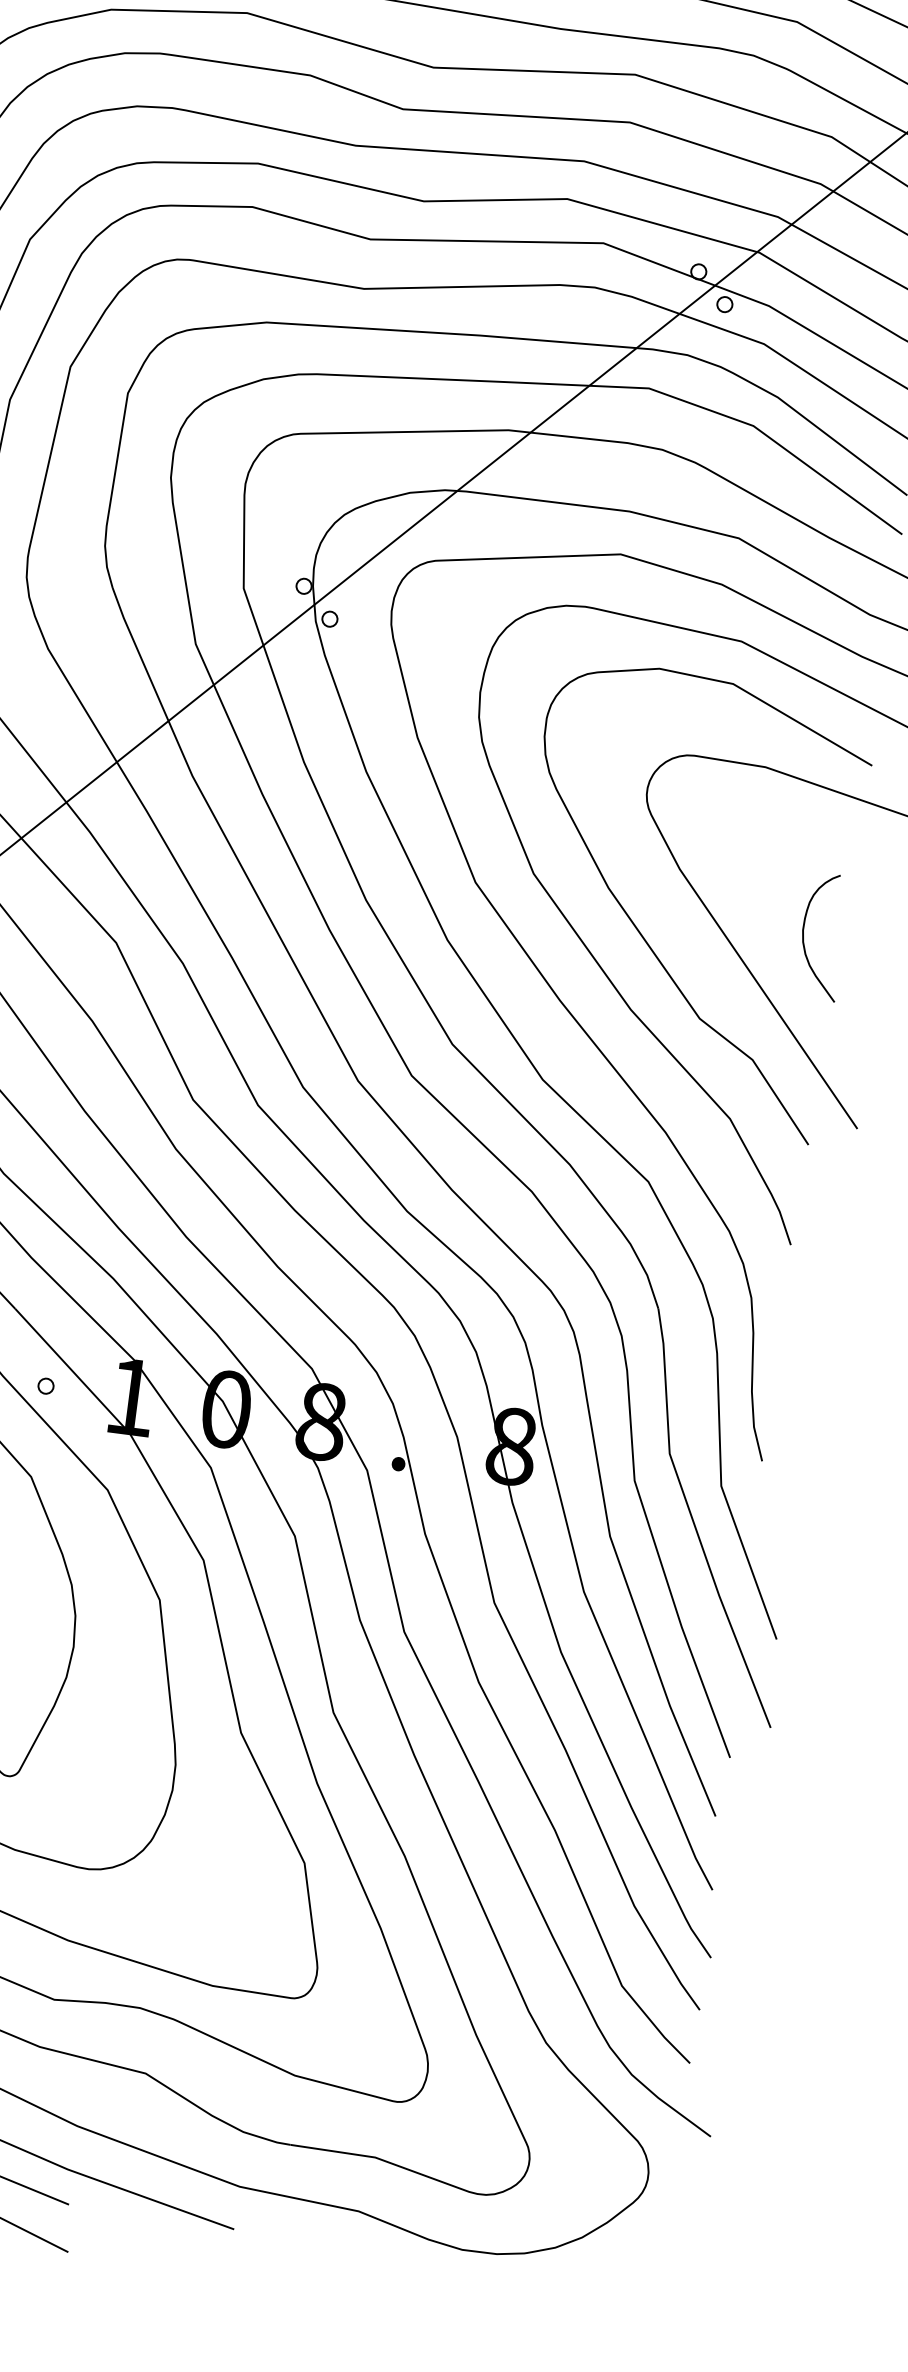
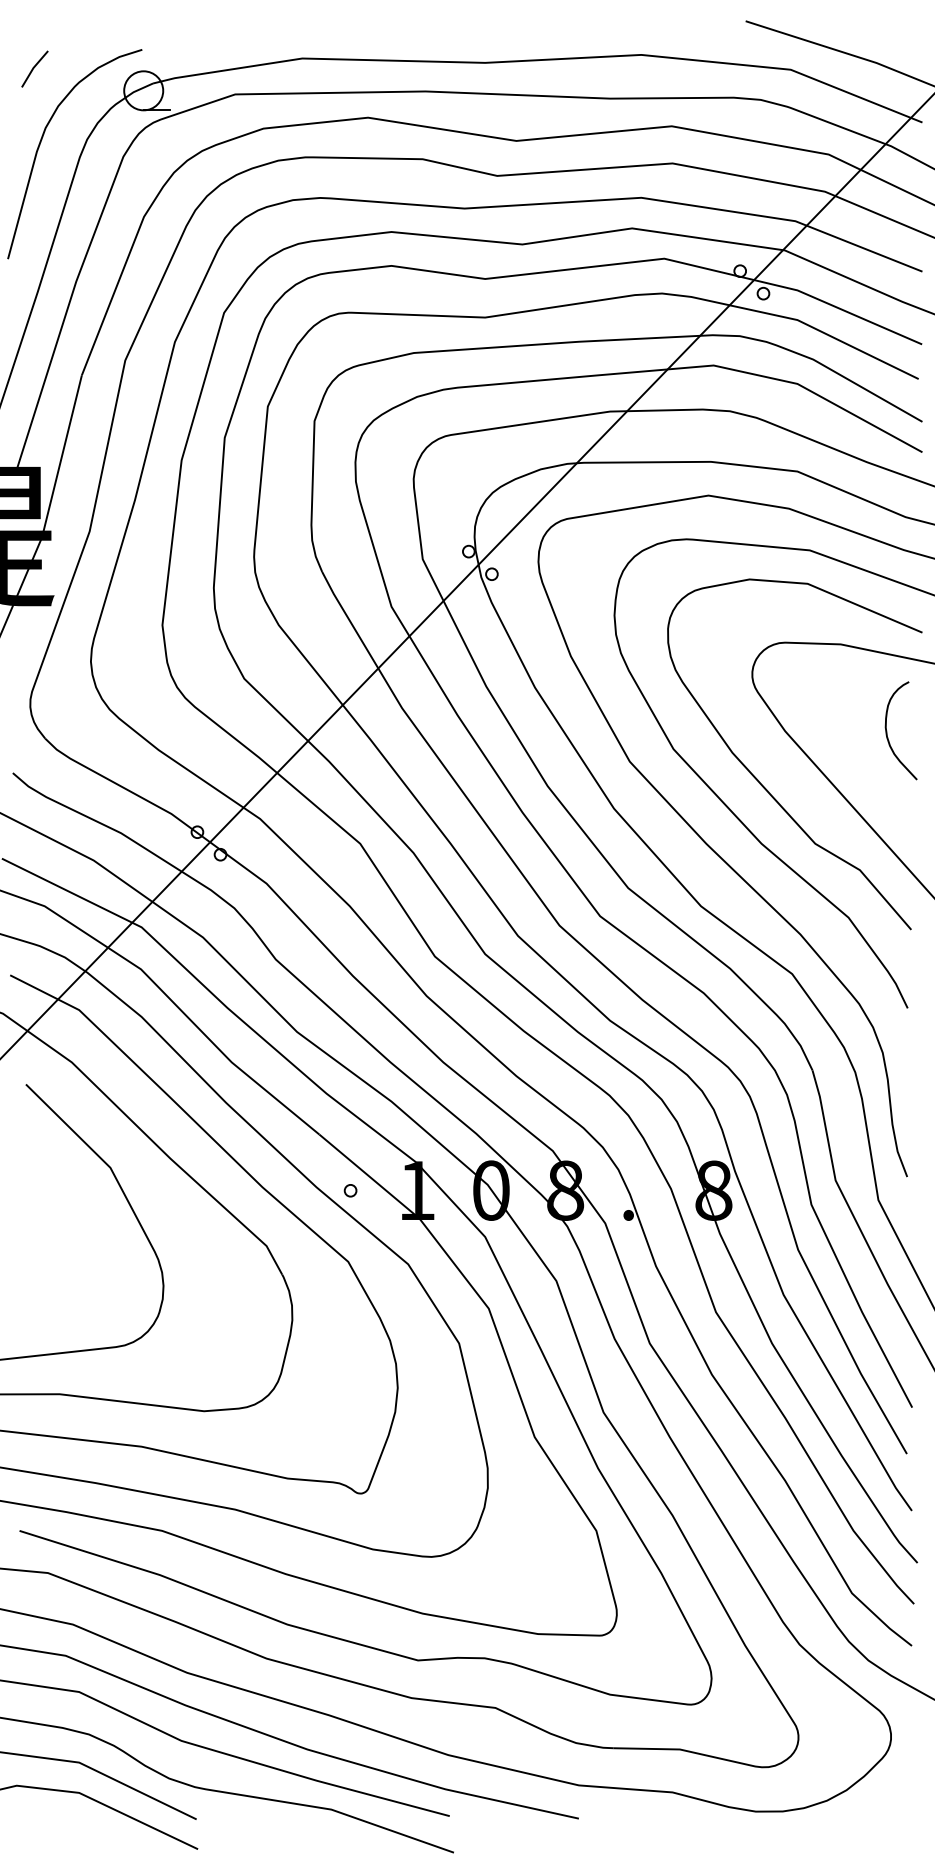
curve: (804, 934) -> (887, 730), moved

